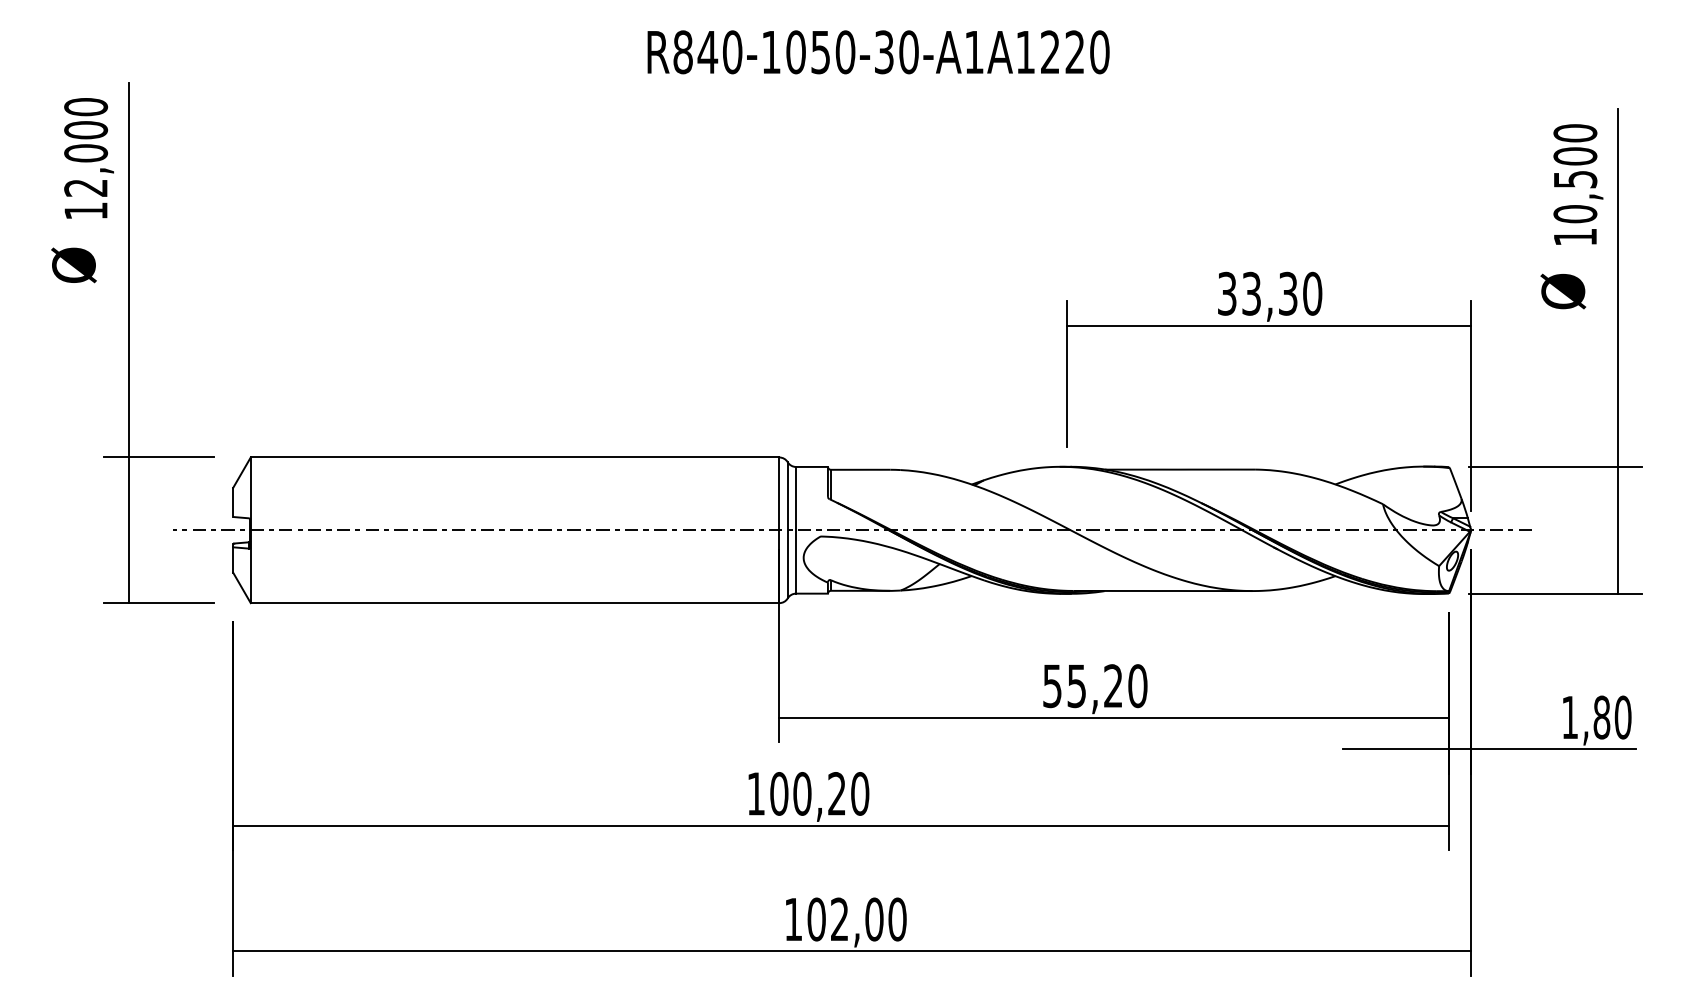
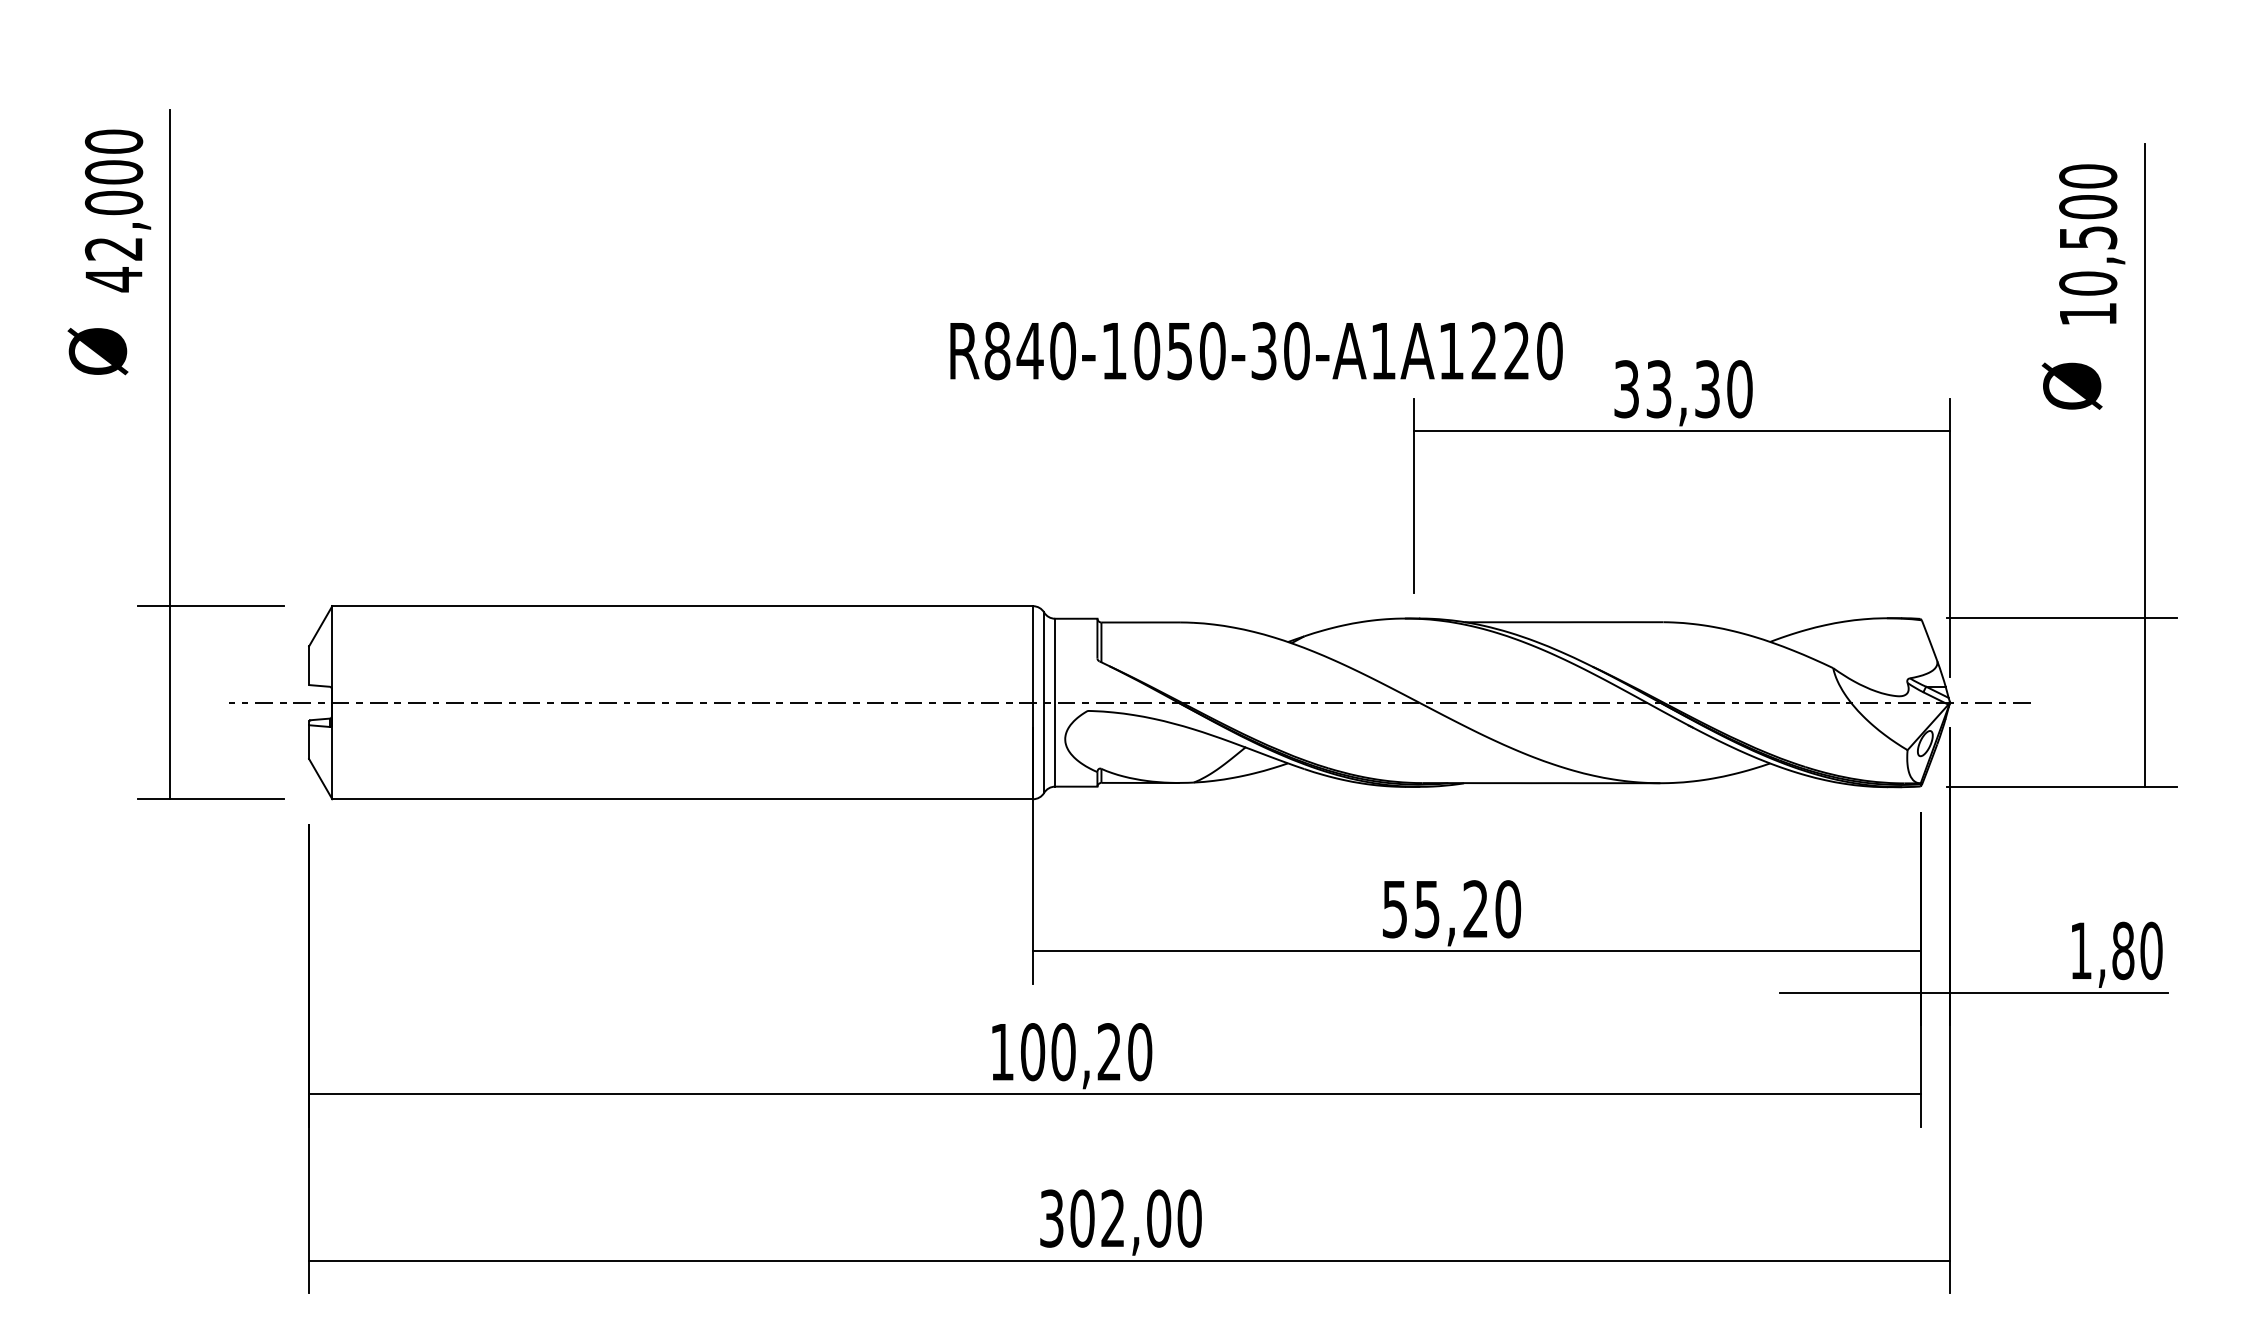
text: (878, 52) -> (1256, 351), moved
text: (85, 211) -> (113, 279), 12,000 -> 42,000
text: (793, 919) -> (1051, 1218), 102,00 -> 302,00

